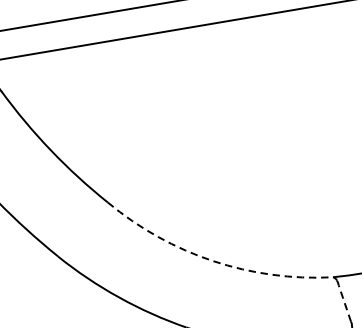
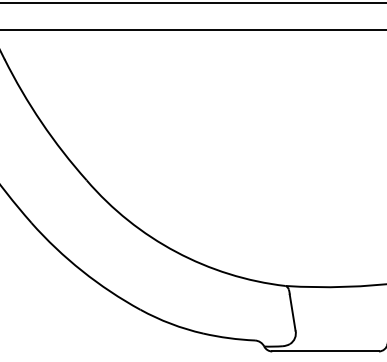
arc: (213, 260) -> (176, 251), dashed -> solid
line: (344, 303) -> (292, 312), dashed -> solid

